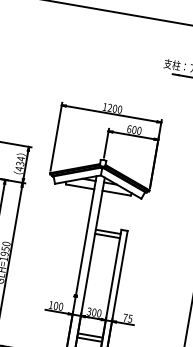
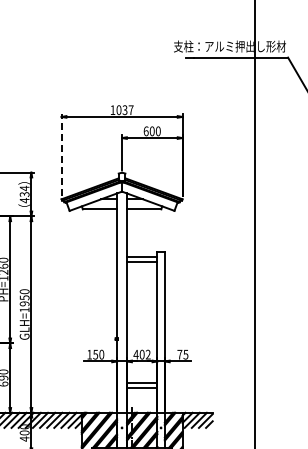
text: (114, 108) -> (124, 110), 1200 -> 1037
line: (56, 136) -> (61, 154), solid -> dashed
text: (55, 305) -> (95, 354), 100 -> 150
text: (93, 312) -> (141, 354), 300 -> 402

